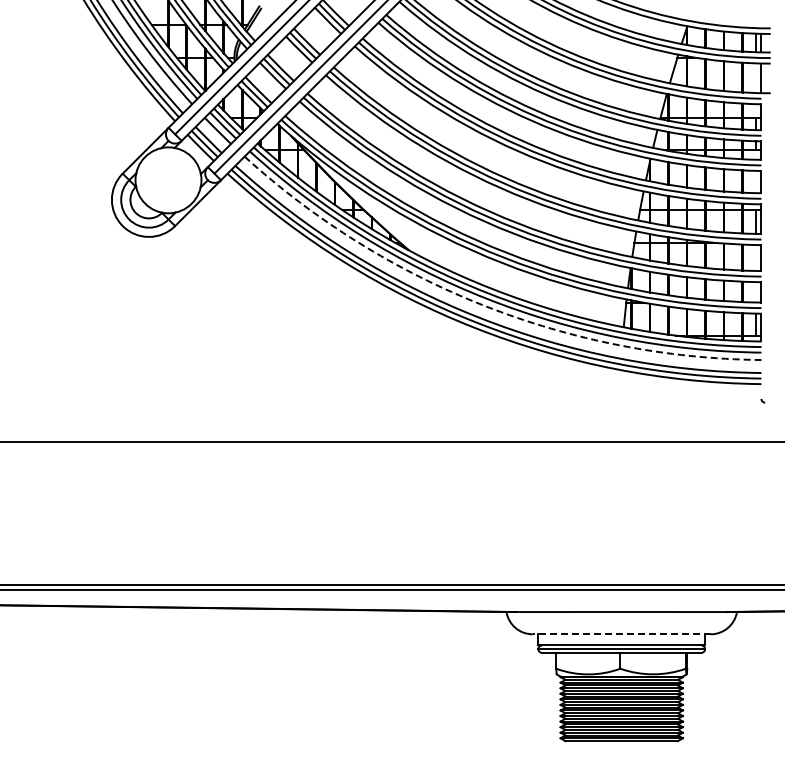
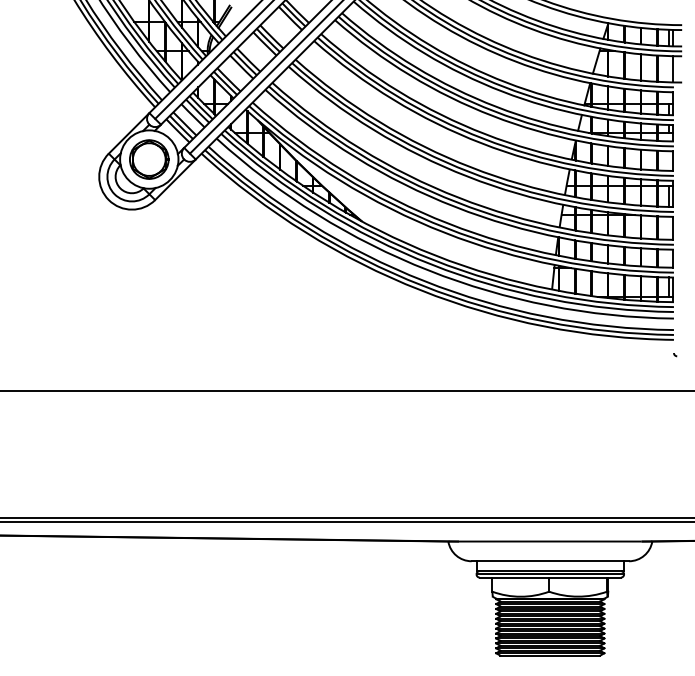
part: (168, 180) -> (149, 159), added
arc: (484, 305) -> (428, 270), dashed -> solid
line: (621, 634) -> (550, 561), dashed -> solid

